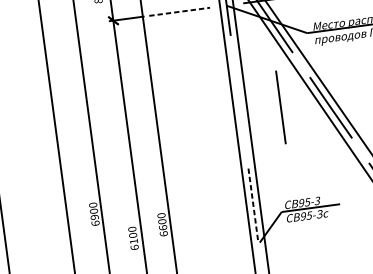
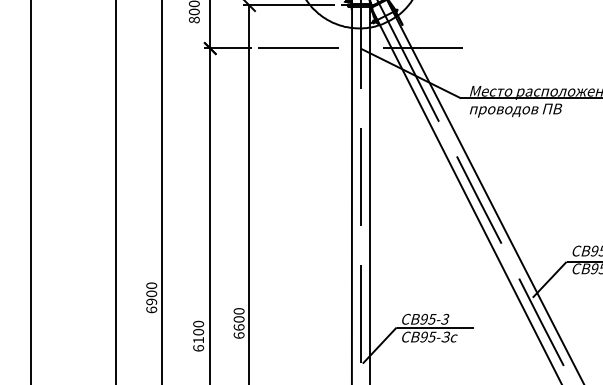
line: (179, 11) -> (298, 48), dashed -> solid
line: (280, 107) -> (360, 176), moved
line: (253, 205) -> (360, 314), dashed -> solid

